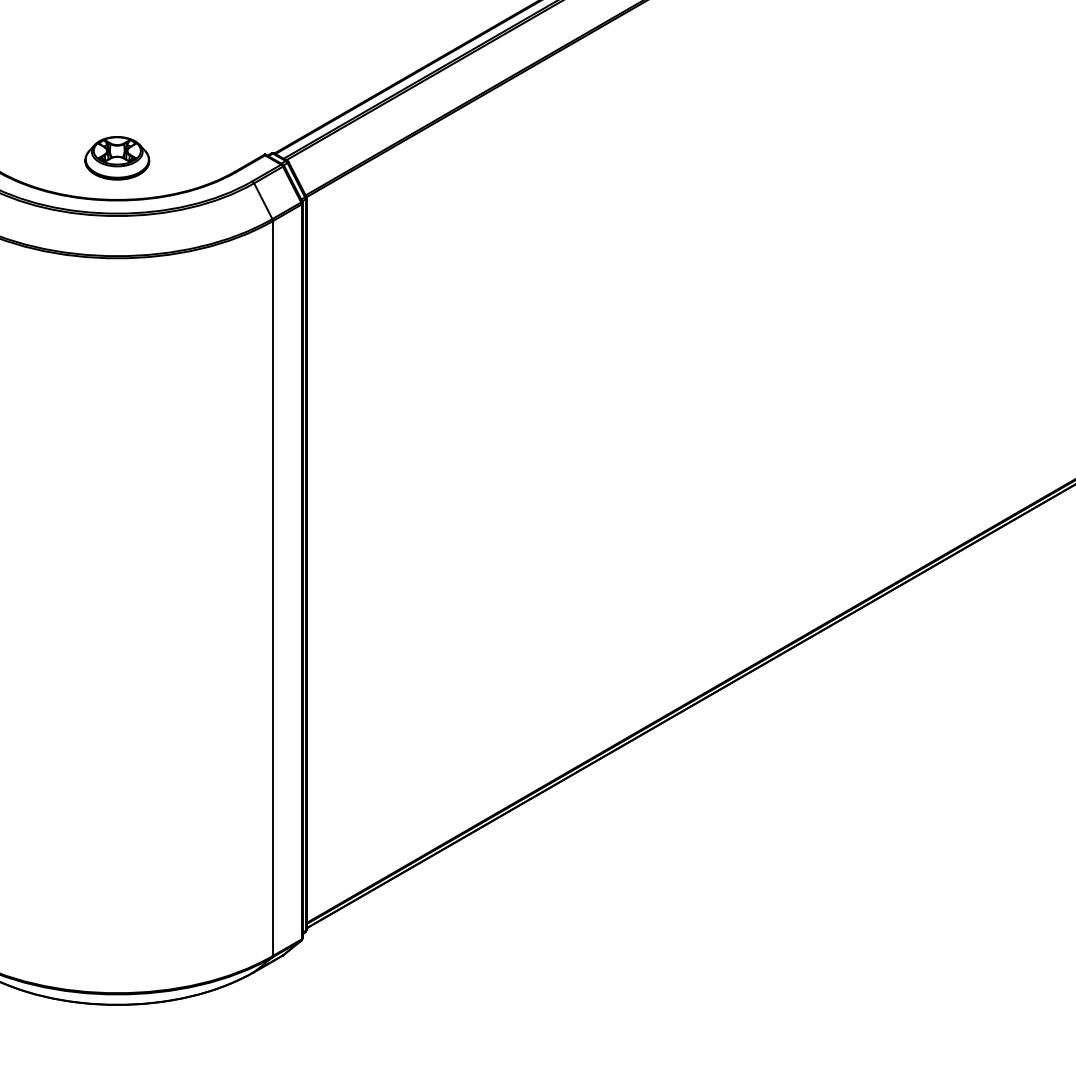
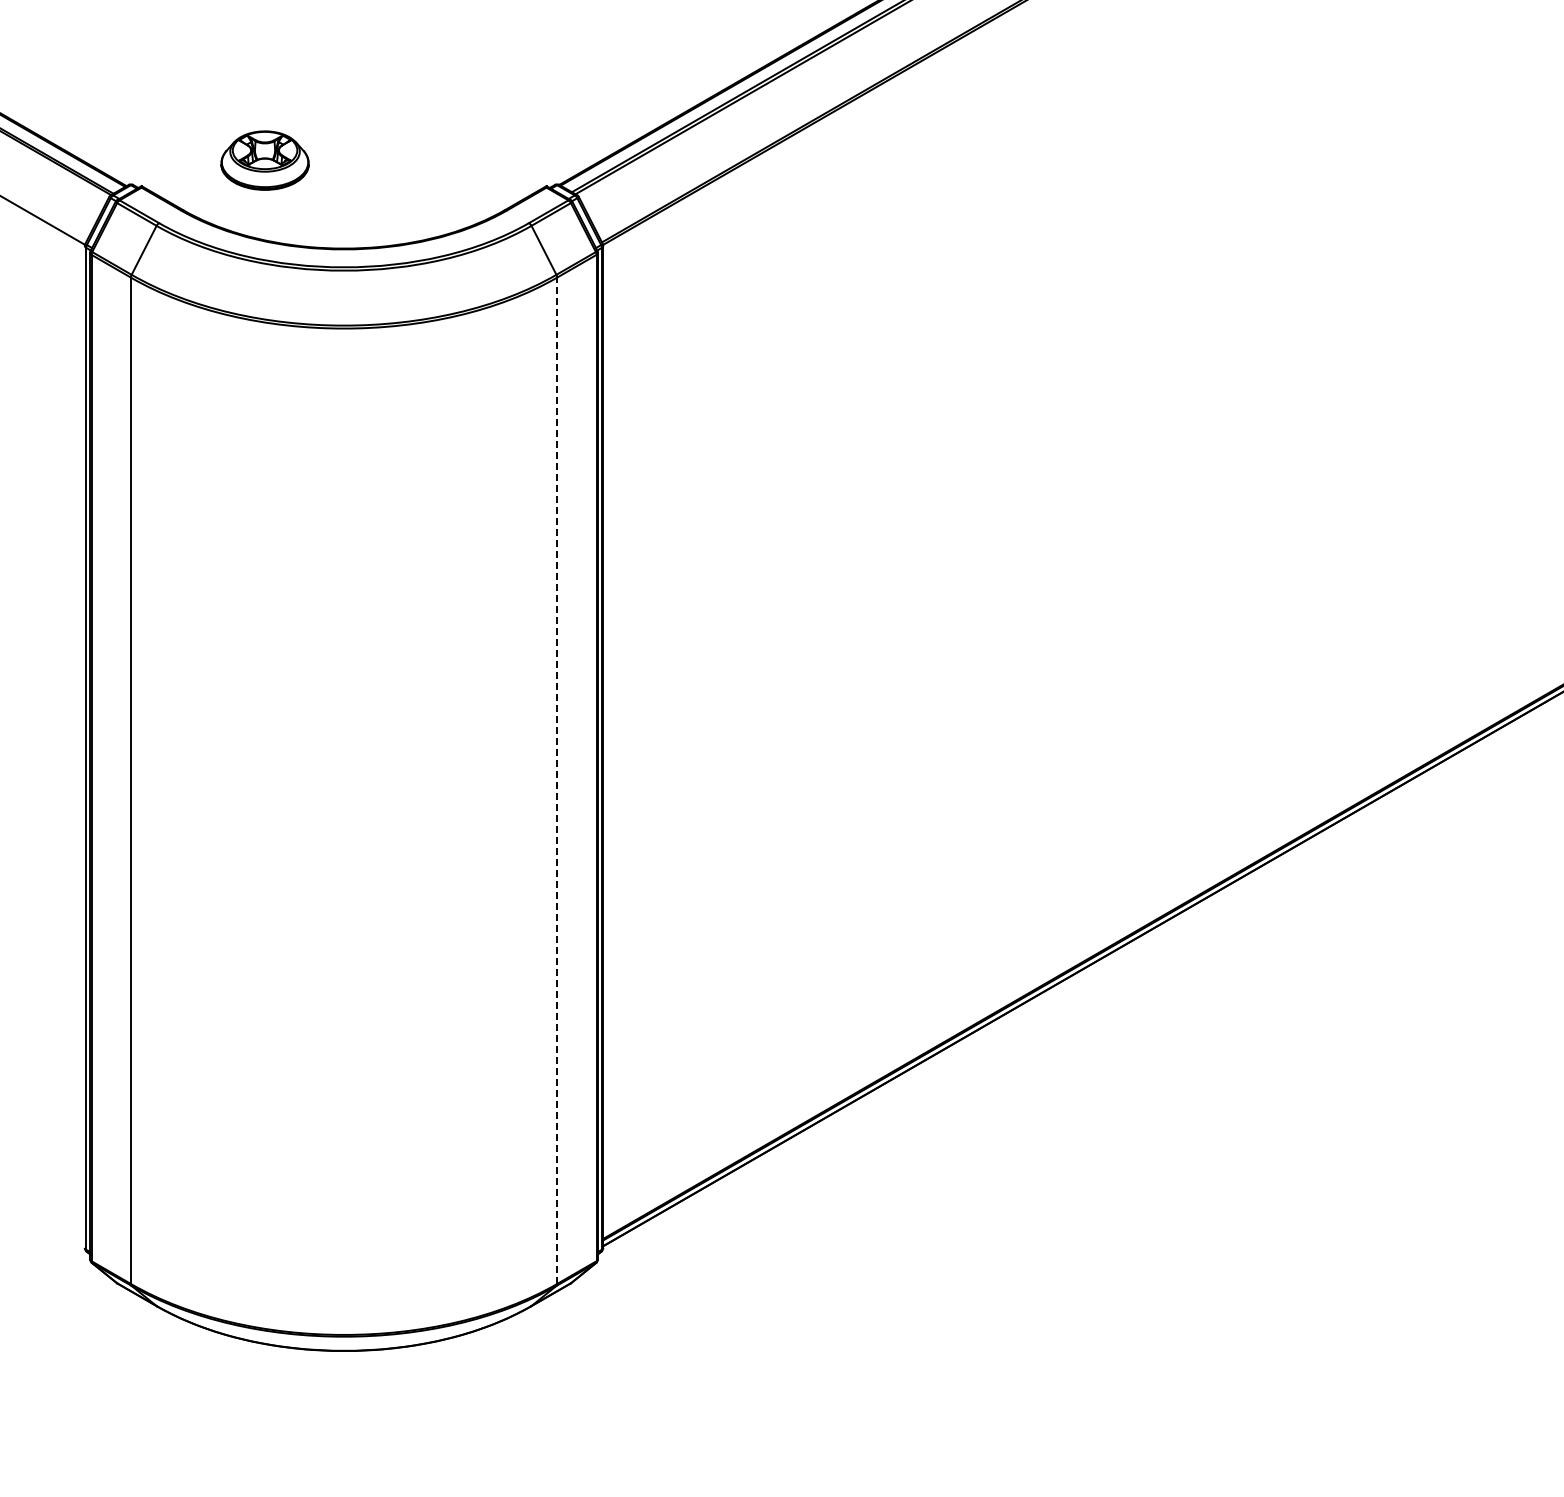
part: (116, 158) -> (264, 160), moved
line: (273, 588) -> (557, 780), solid -> dashed

